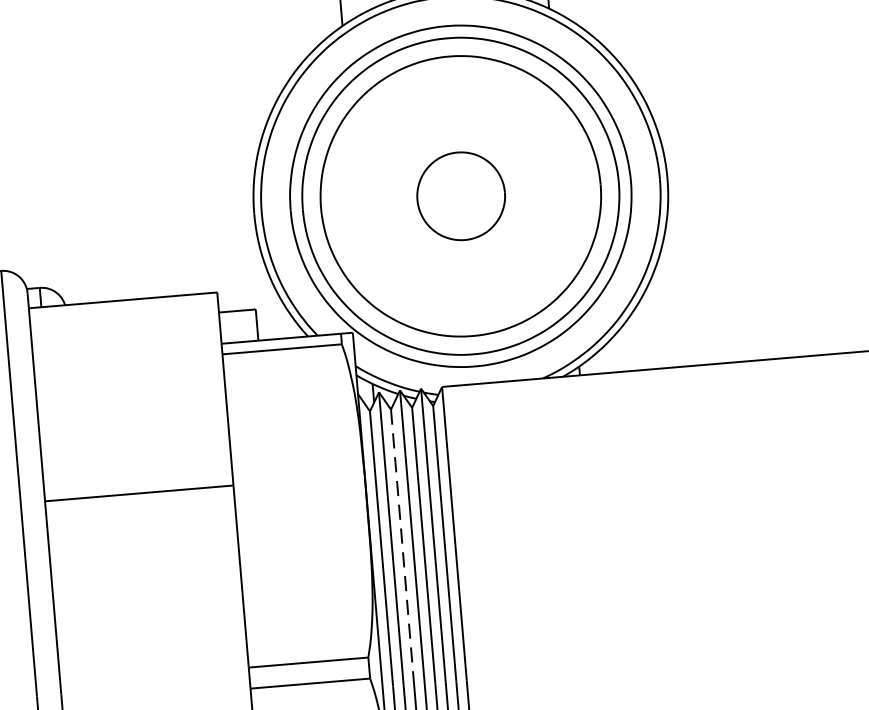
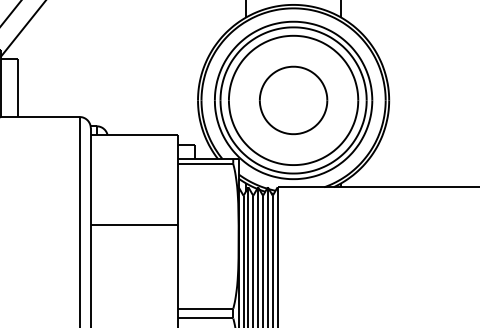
part: (460, 196) -> (293, 100), size x1.67
line: (403, 547) -> (253, 259), dashed -> solid

